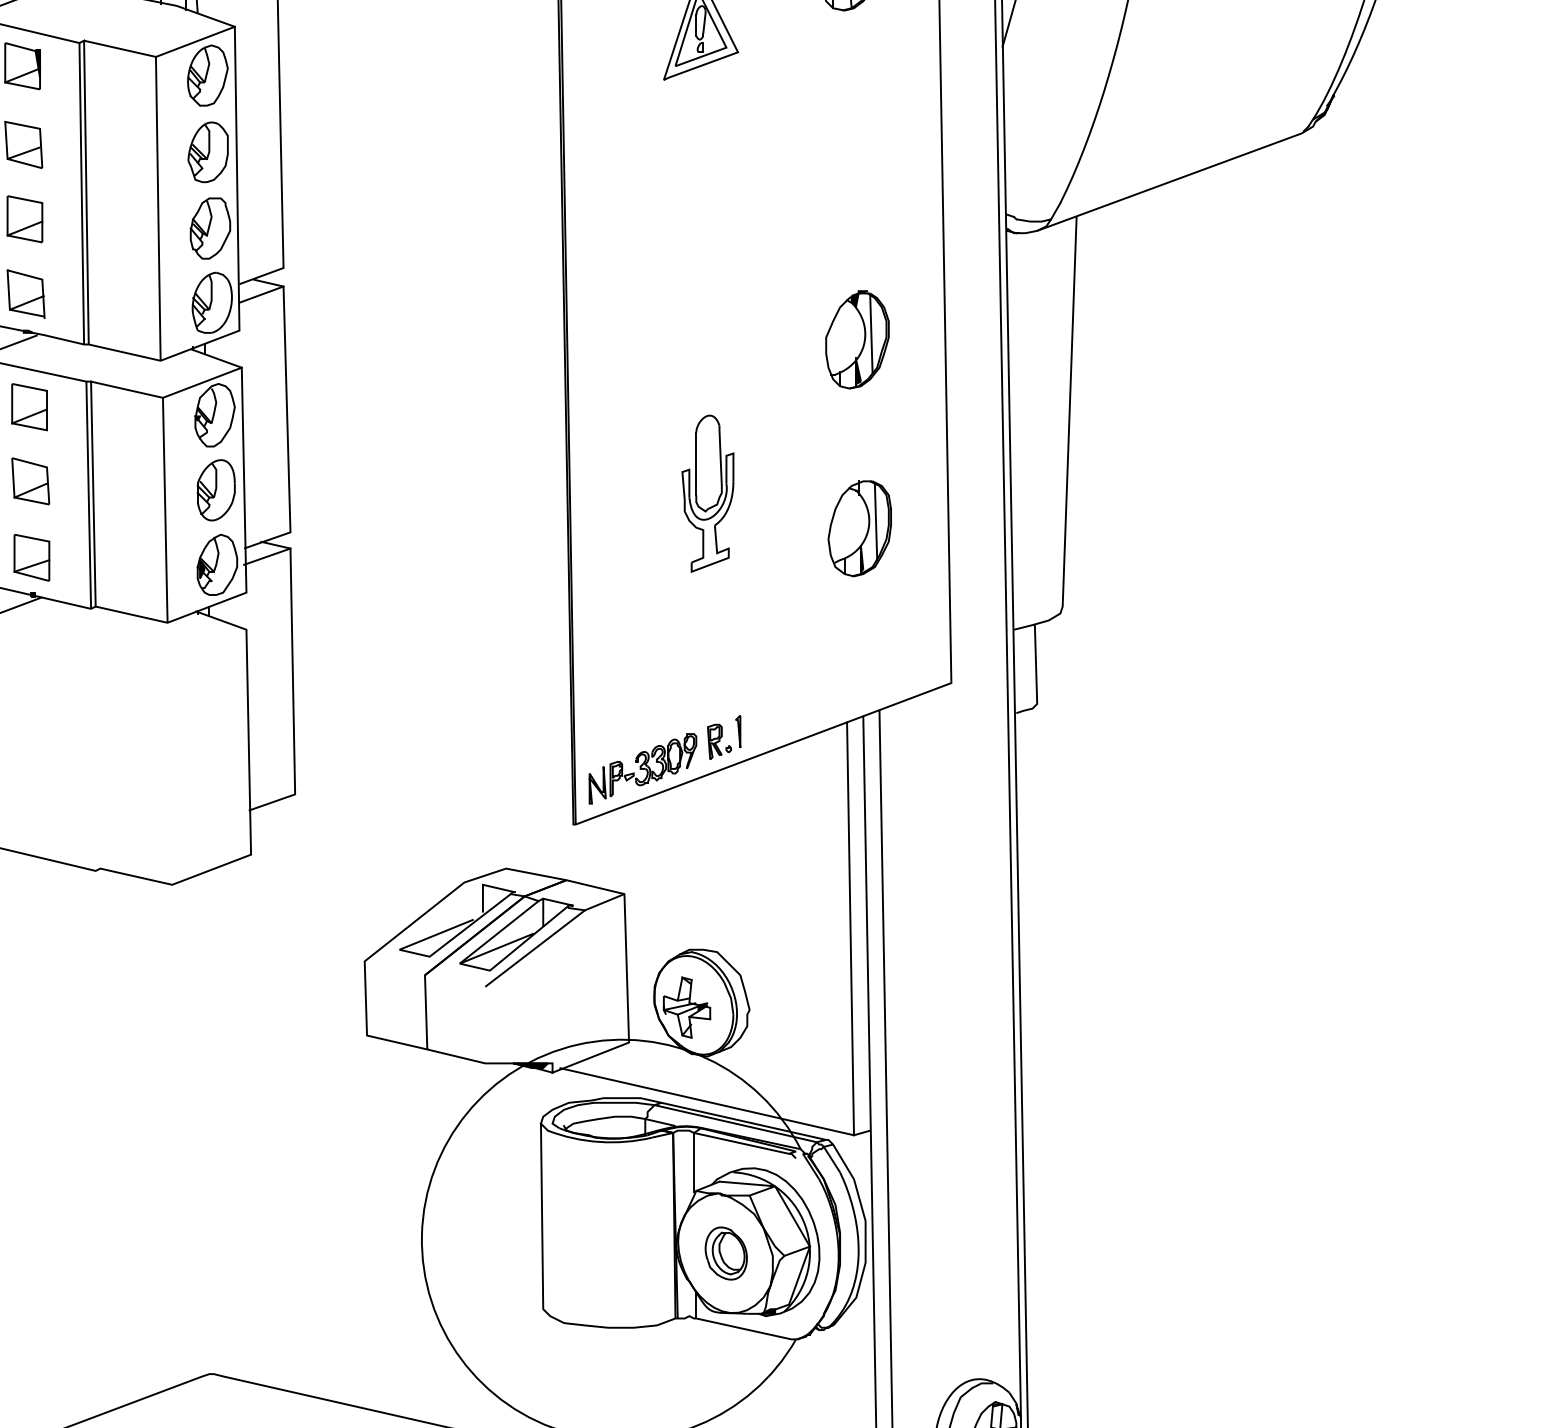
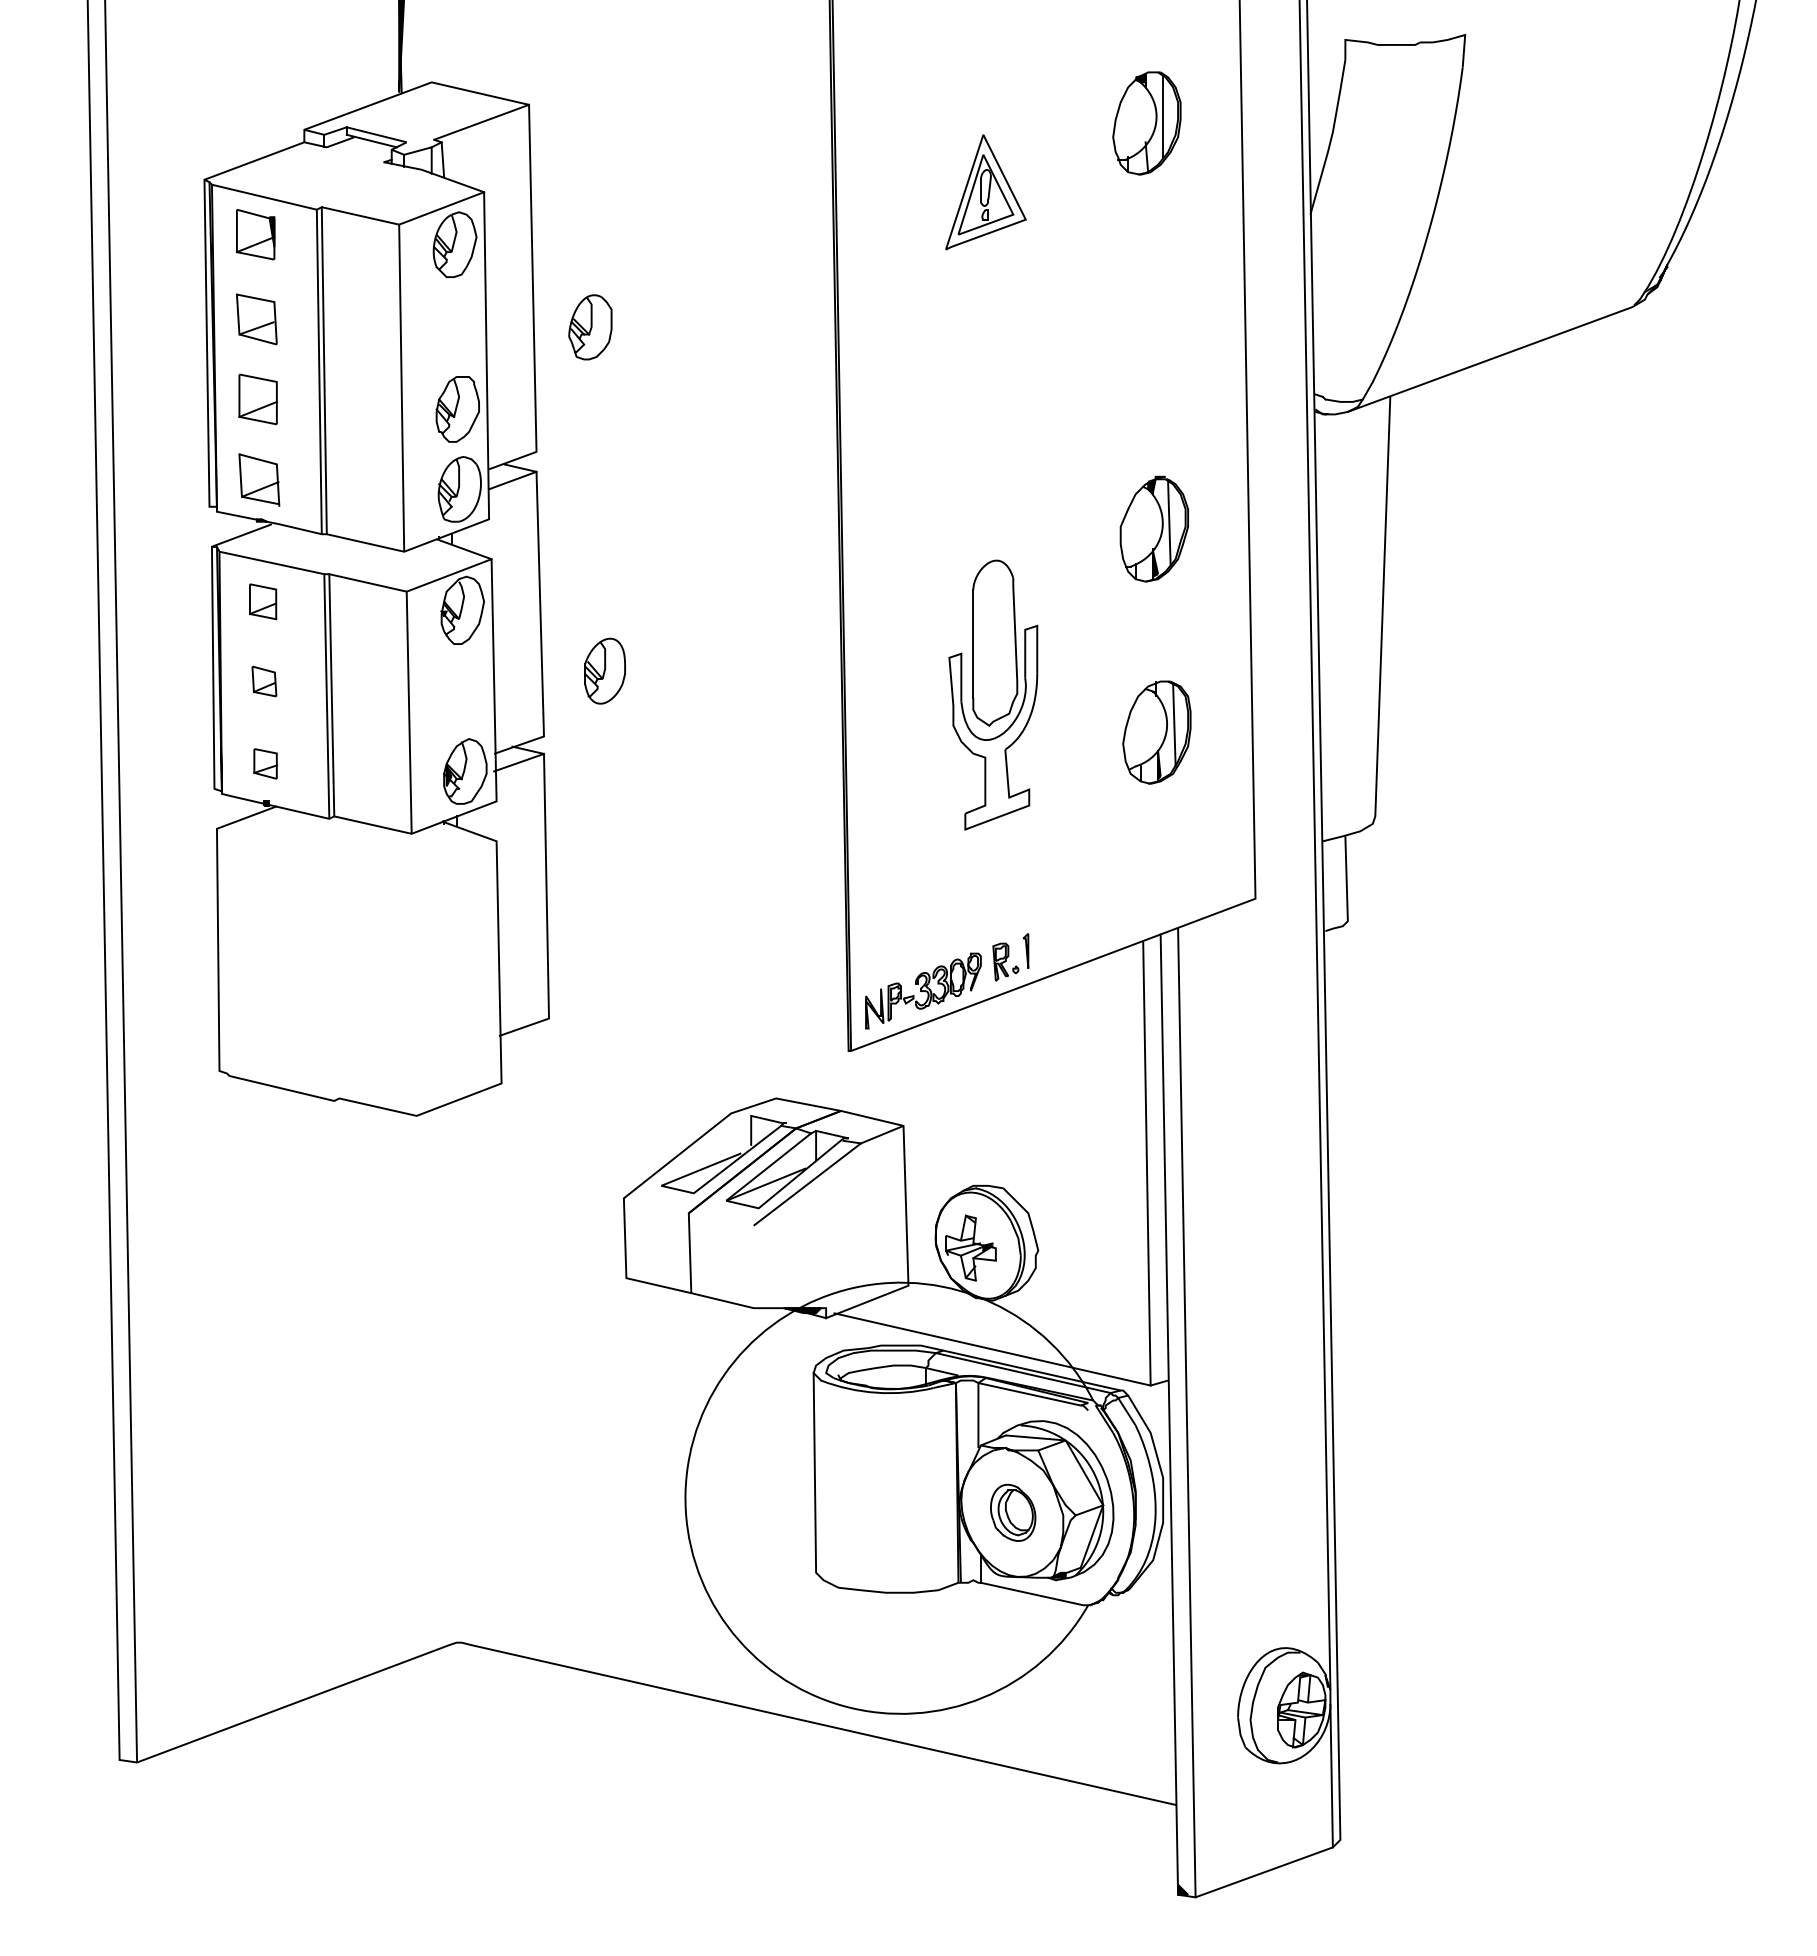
part: (208, 152) -> (590, 327), moved
part: (29, 406) -> (262, 601), size x0.7
part: (30, 481) -> (264, 681), size x0.6
part: (215, 489) -> (604, 670), moved
part: (708, 493) -> (993, 694), size x1.6
part: (31, 557) -> (265, 763), size x0.6

